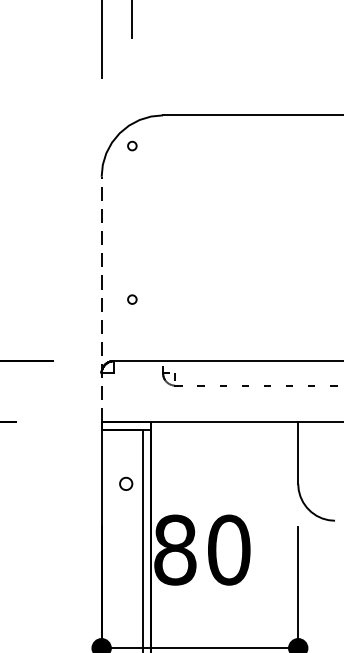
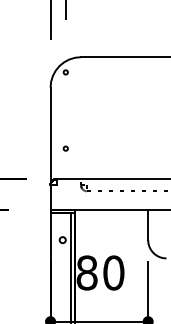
line: (101, 299) -> (50, 148), dashed -> solid

